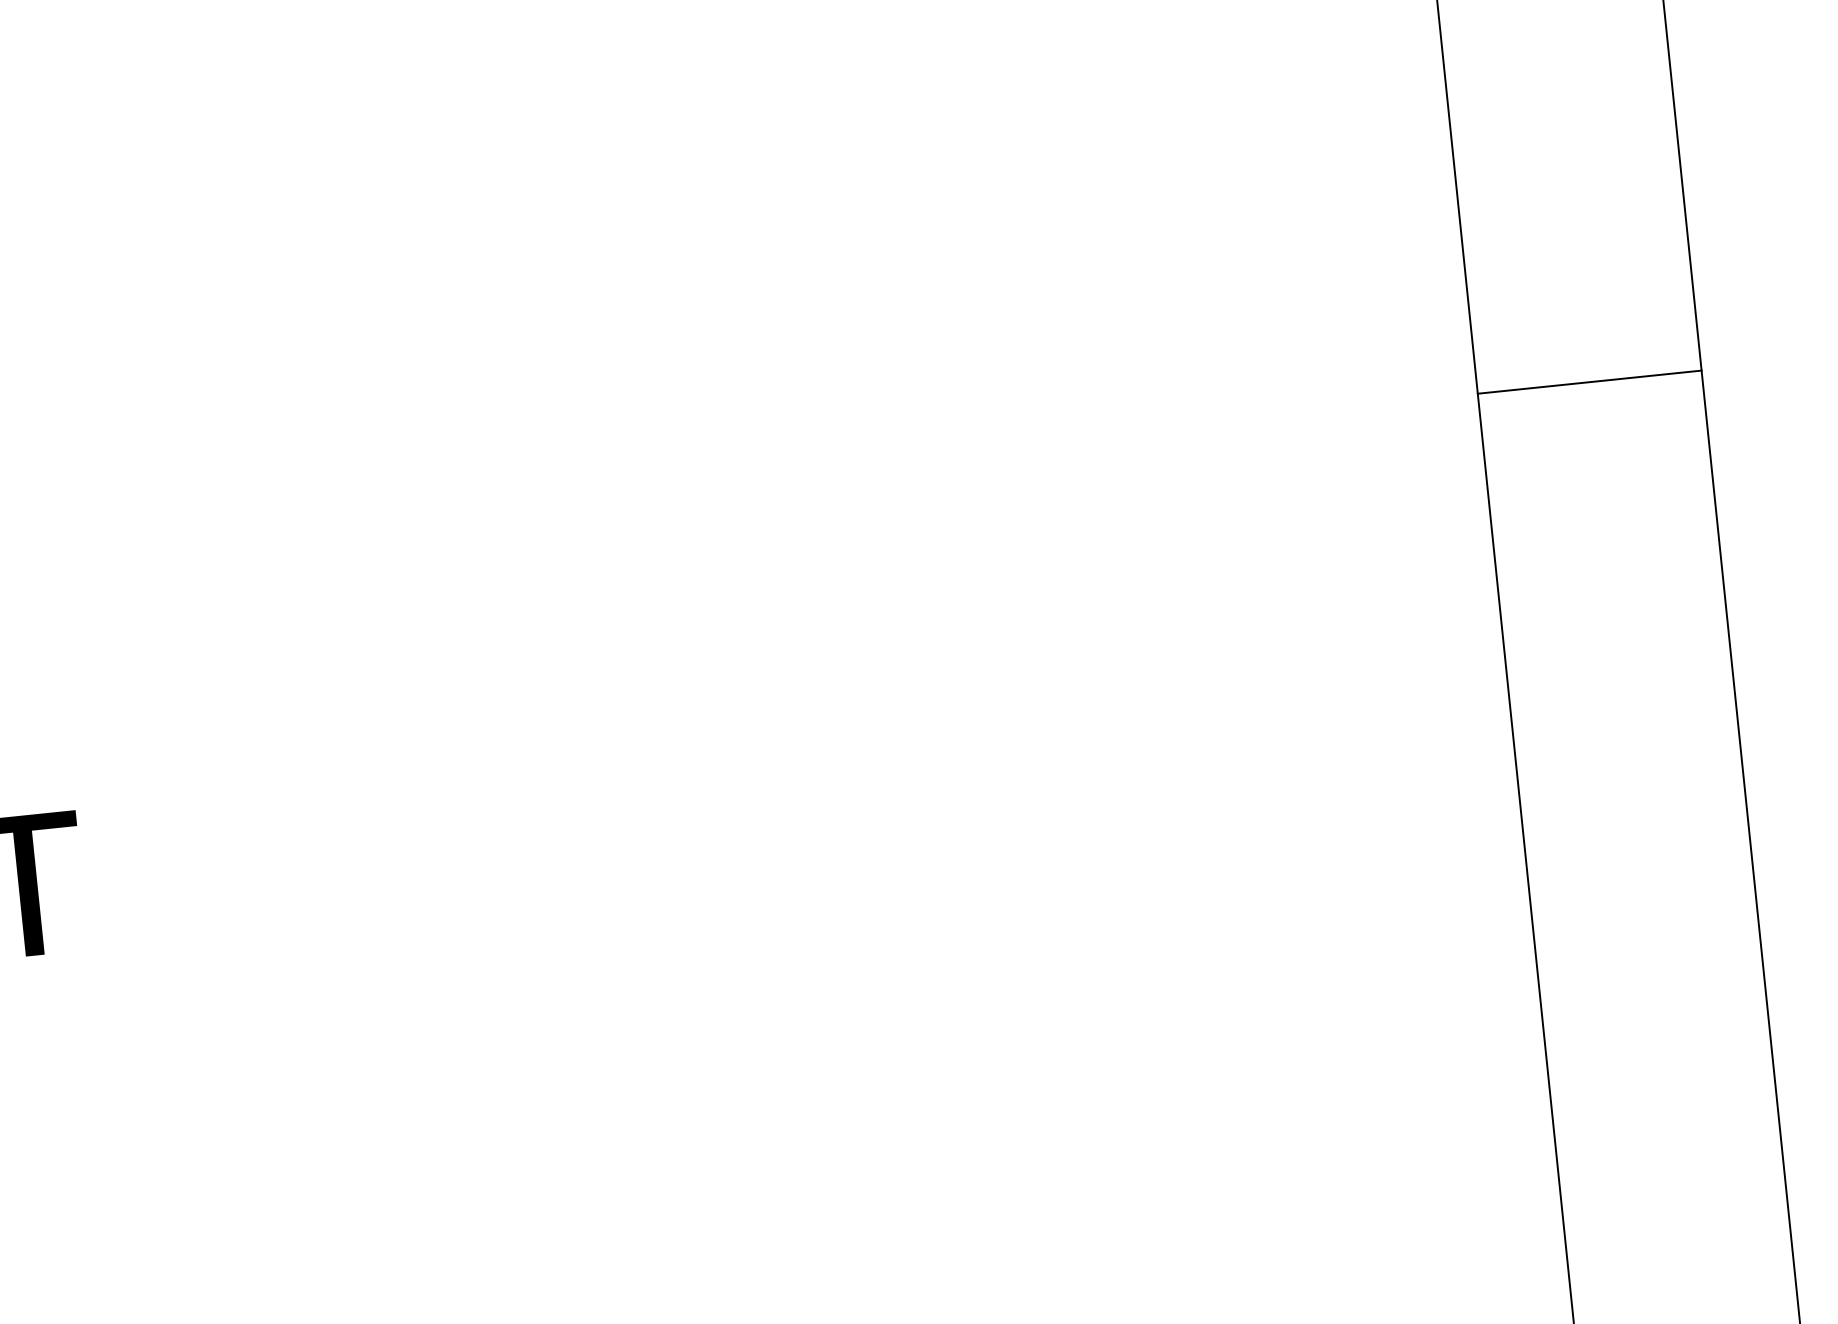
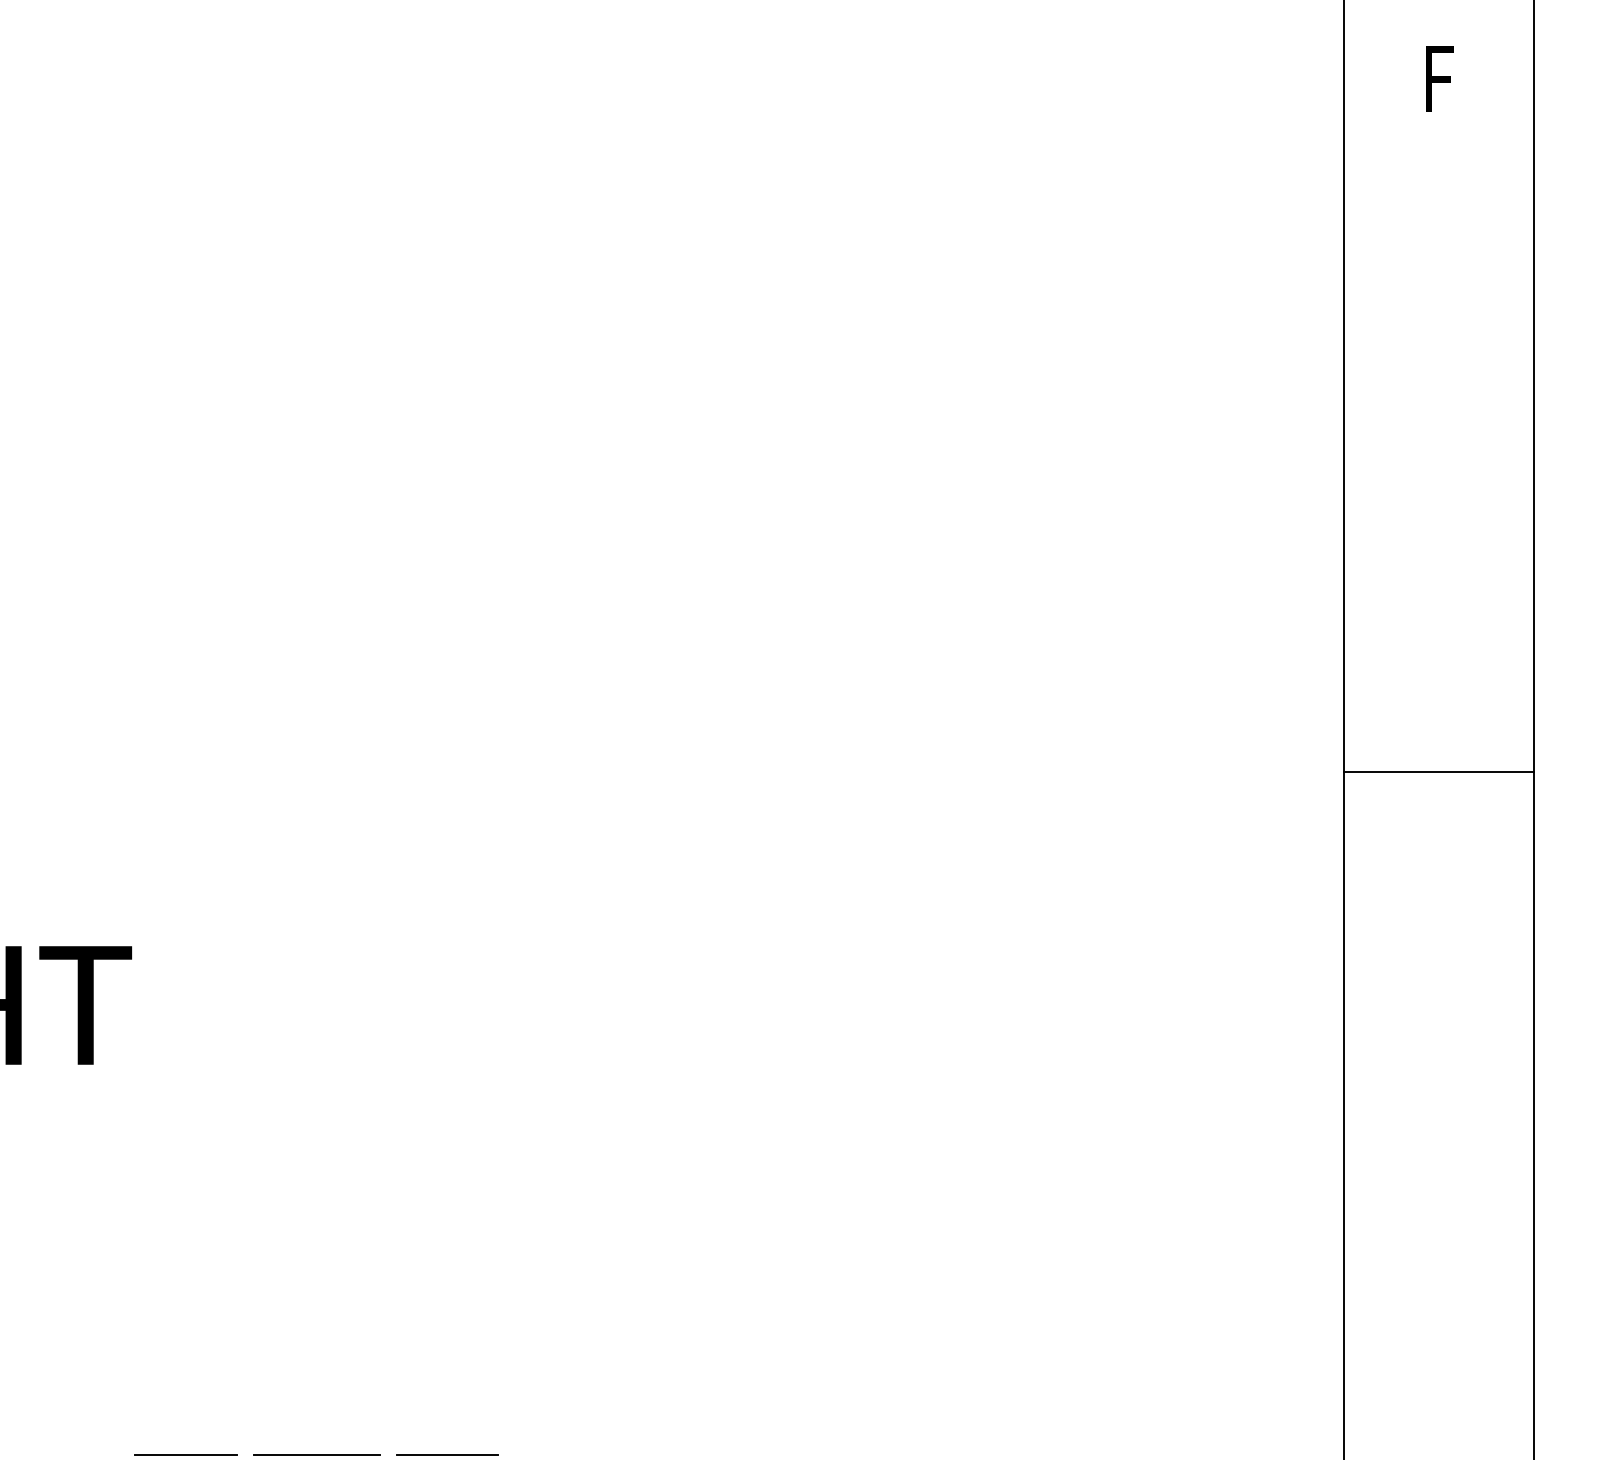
line: (1589, 382) -> (1438, 771), moved

